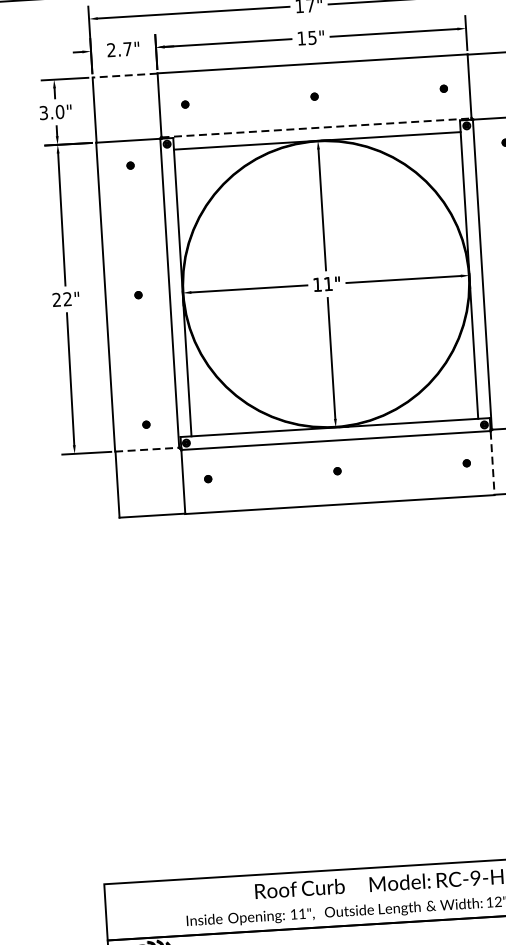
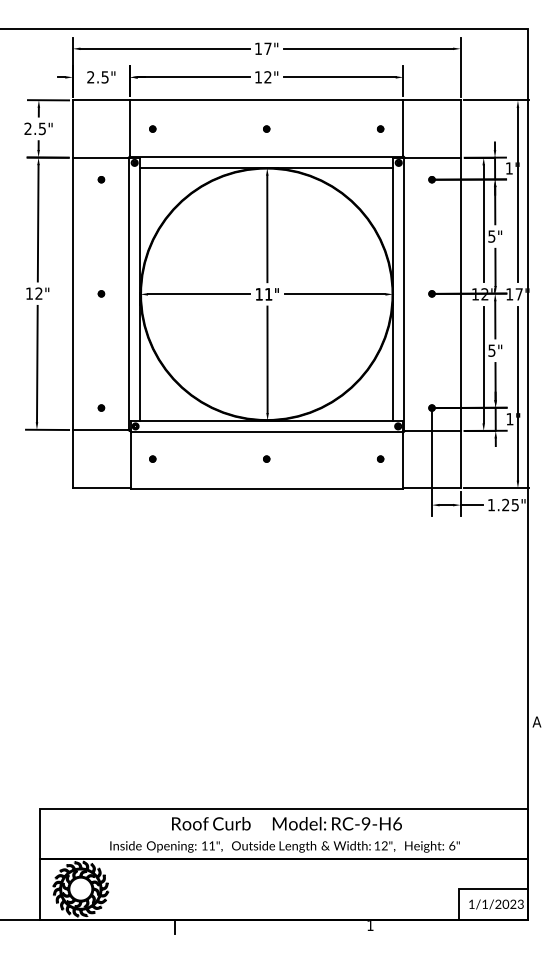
text: (311, 38) -> (267, 77), 15" -> 12"
text: (126, 49) -> (104, 77), 2.7" -> 2.5"
line: (125, 75) -> (101, 100), dashed -> solid
text: (52, 112) -> (35, 128), 3.0" -> 2.5"
line: (316, 127) -> (266, 156), dashed -> solid
text: (55, 299) -> (28, 293), 22" -> 12"
line: (146, 450) -> (100, 430), dashed -> solid
line: (492, 463) -> (403, 460), dashed -> solid

